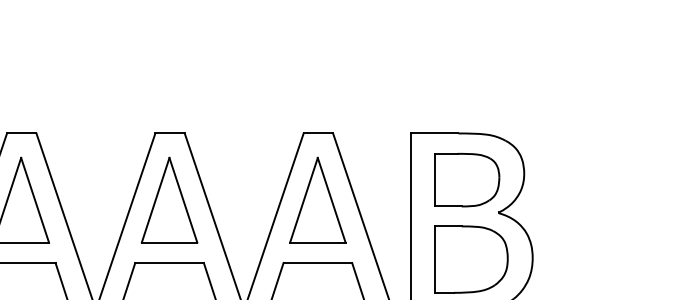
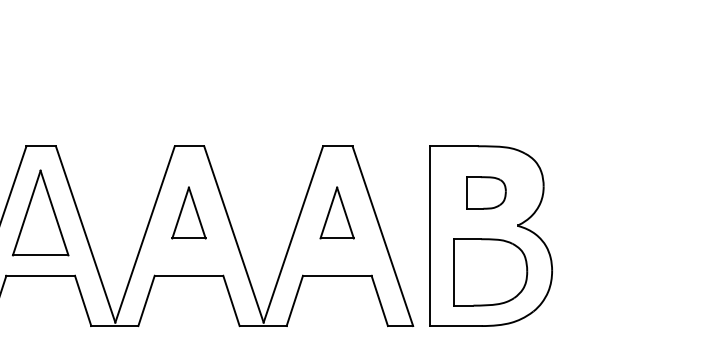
part: (467, 179) -> (486, 192), size x0.6
part: (169, 199) -> (188, 212), size x0.6
part: (317, 199) -> (336, 212), size x0.6

